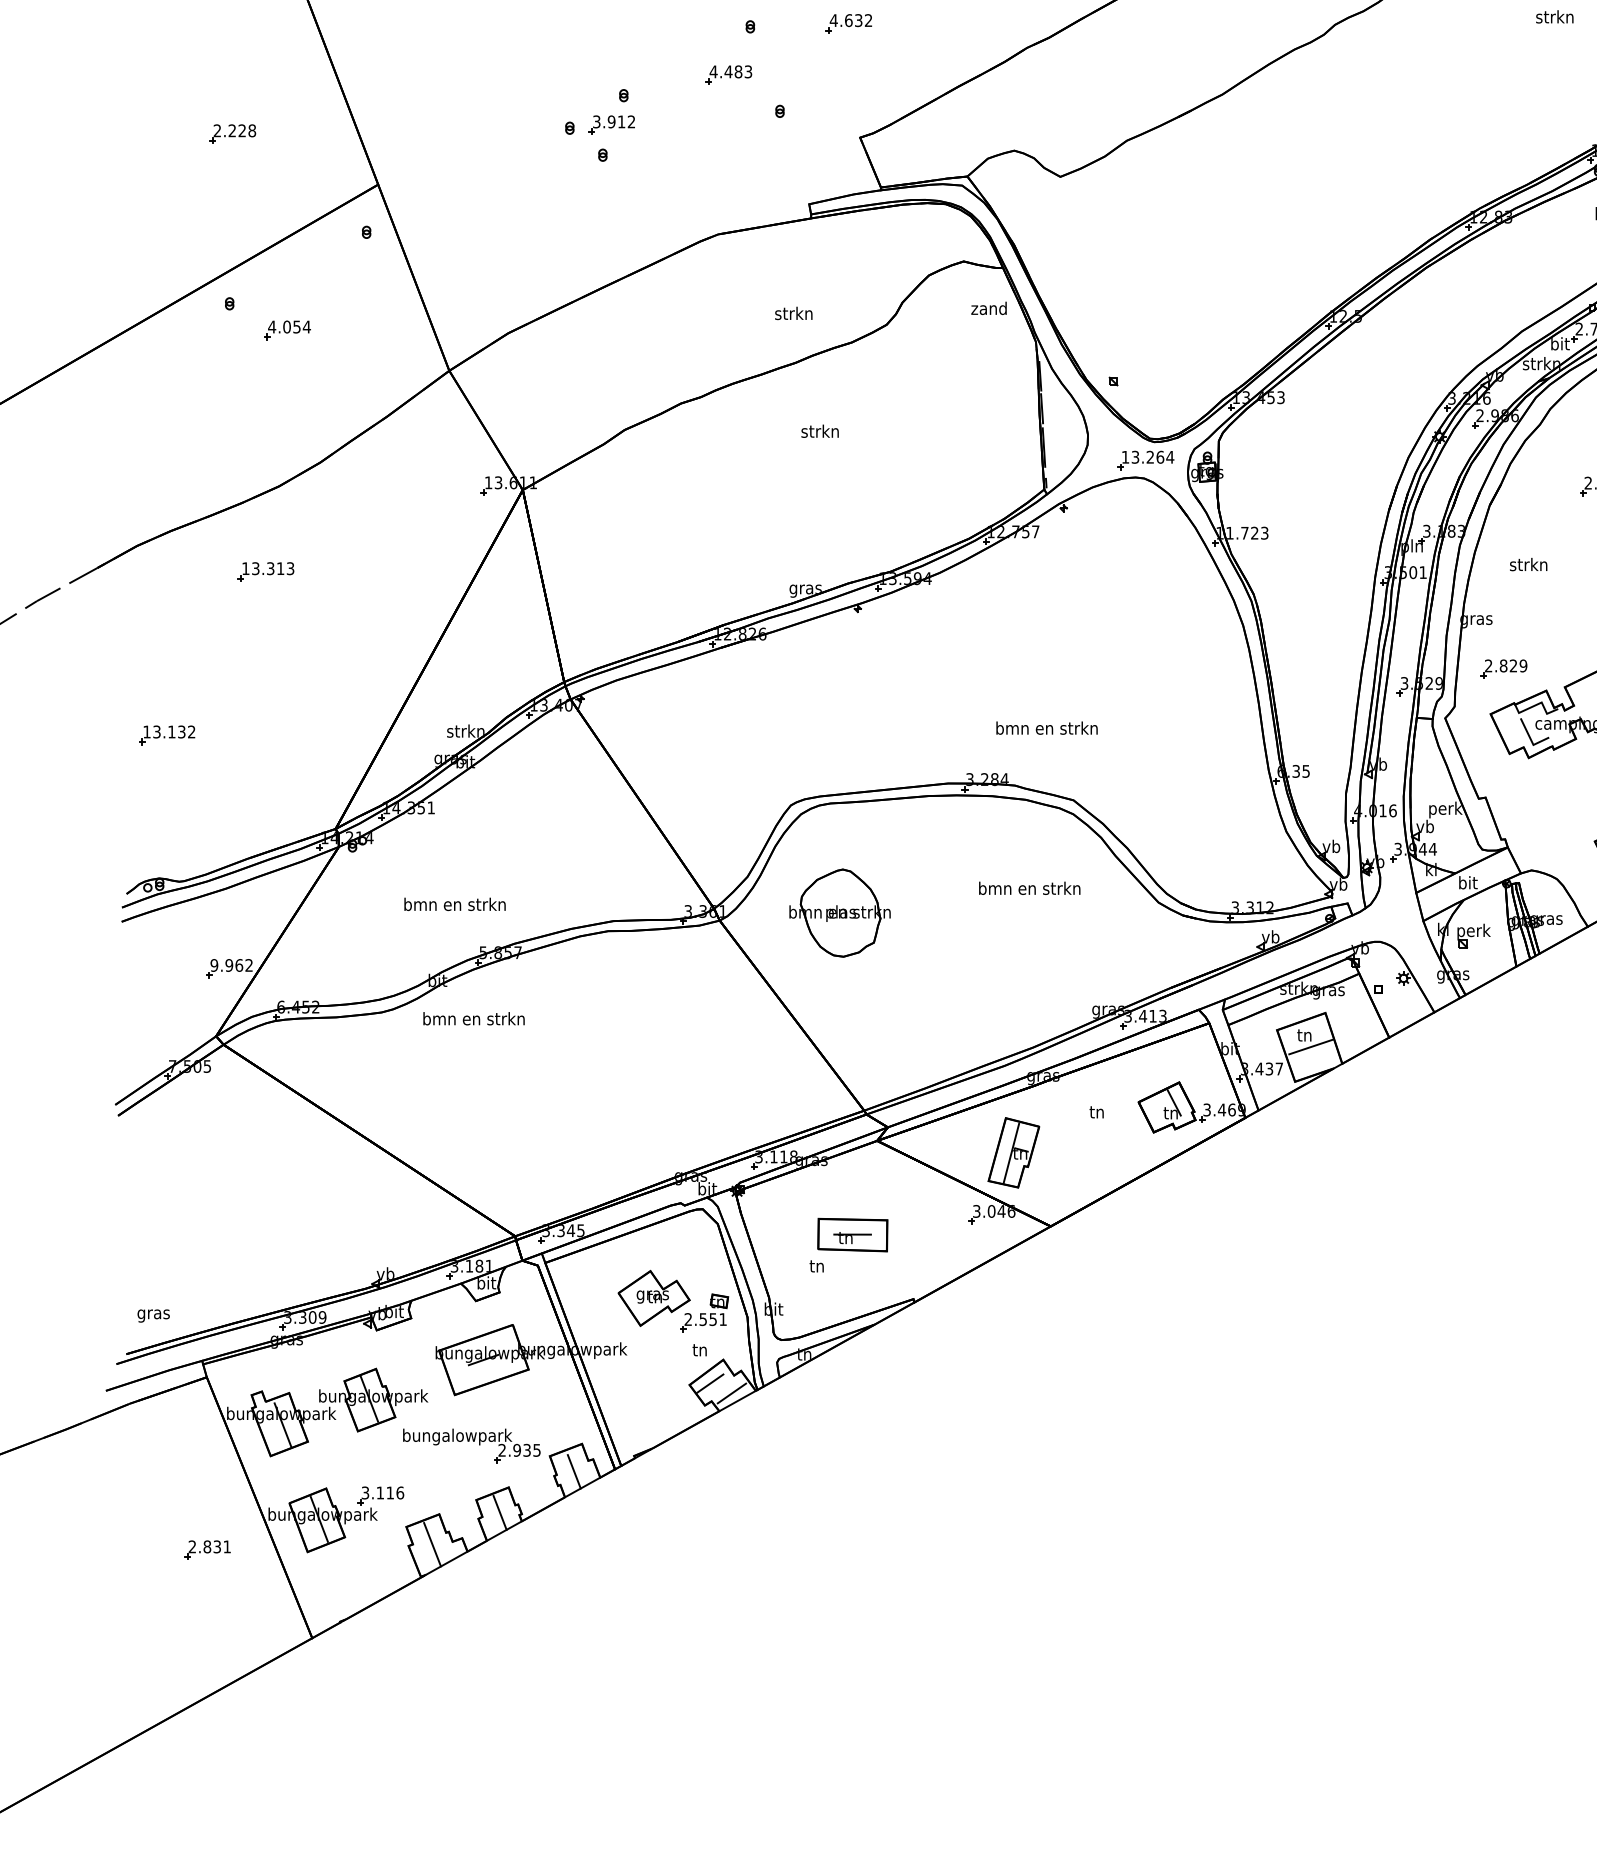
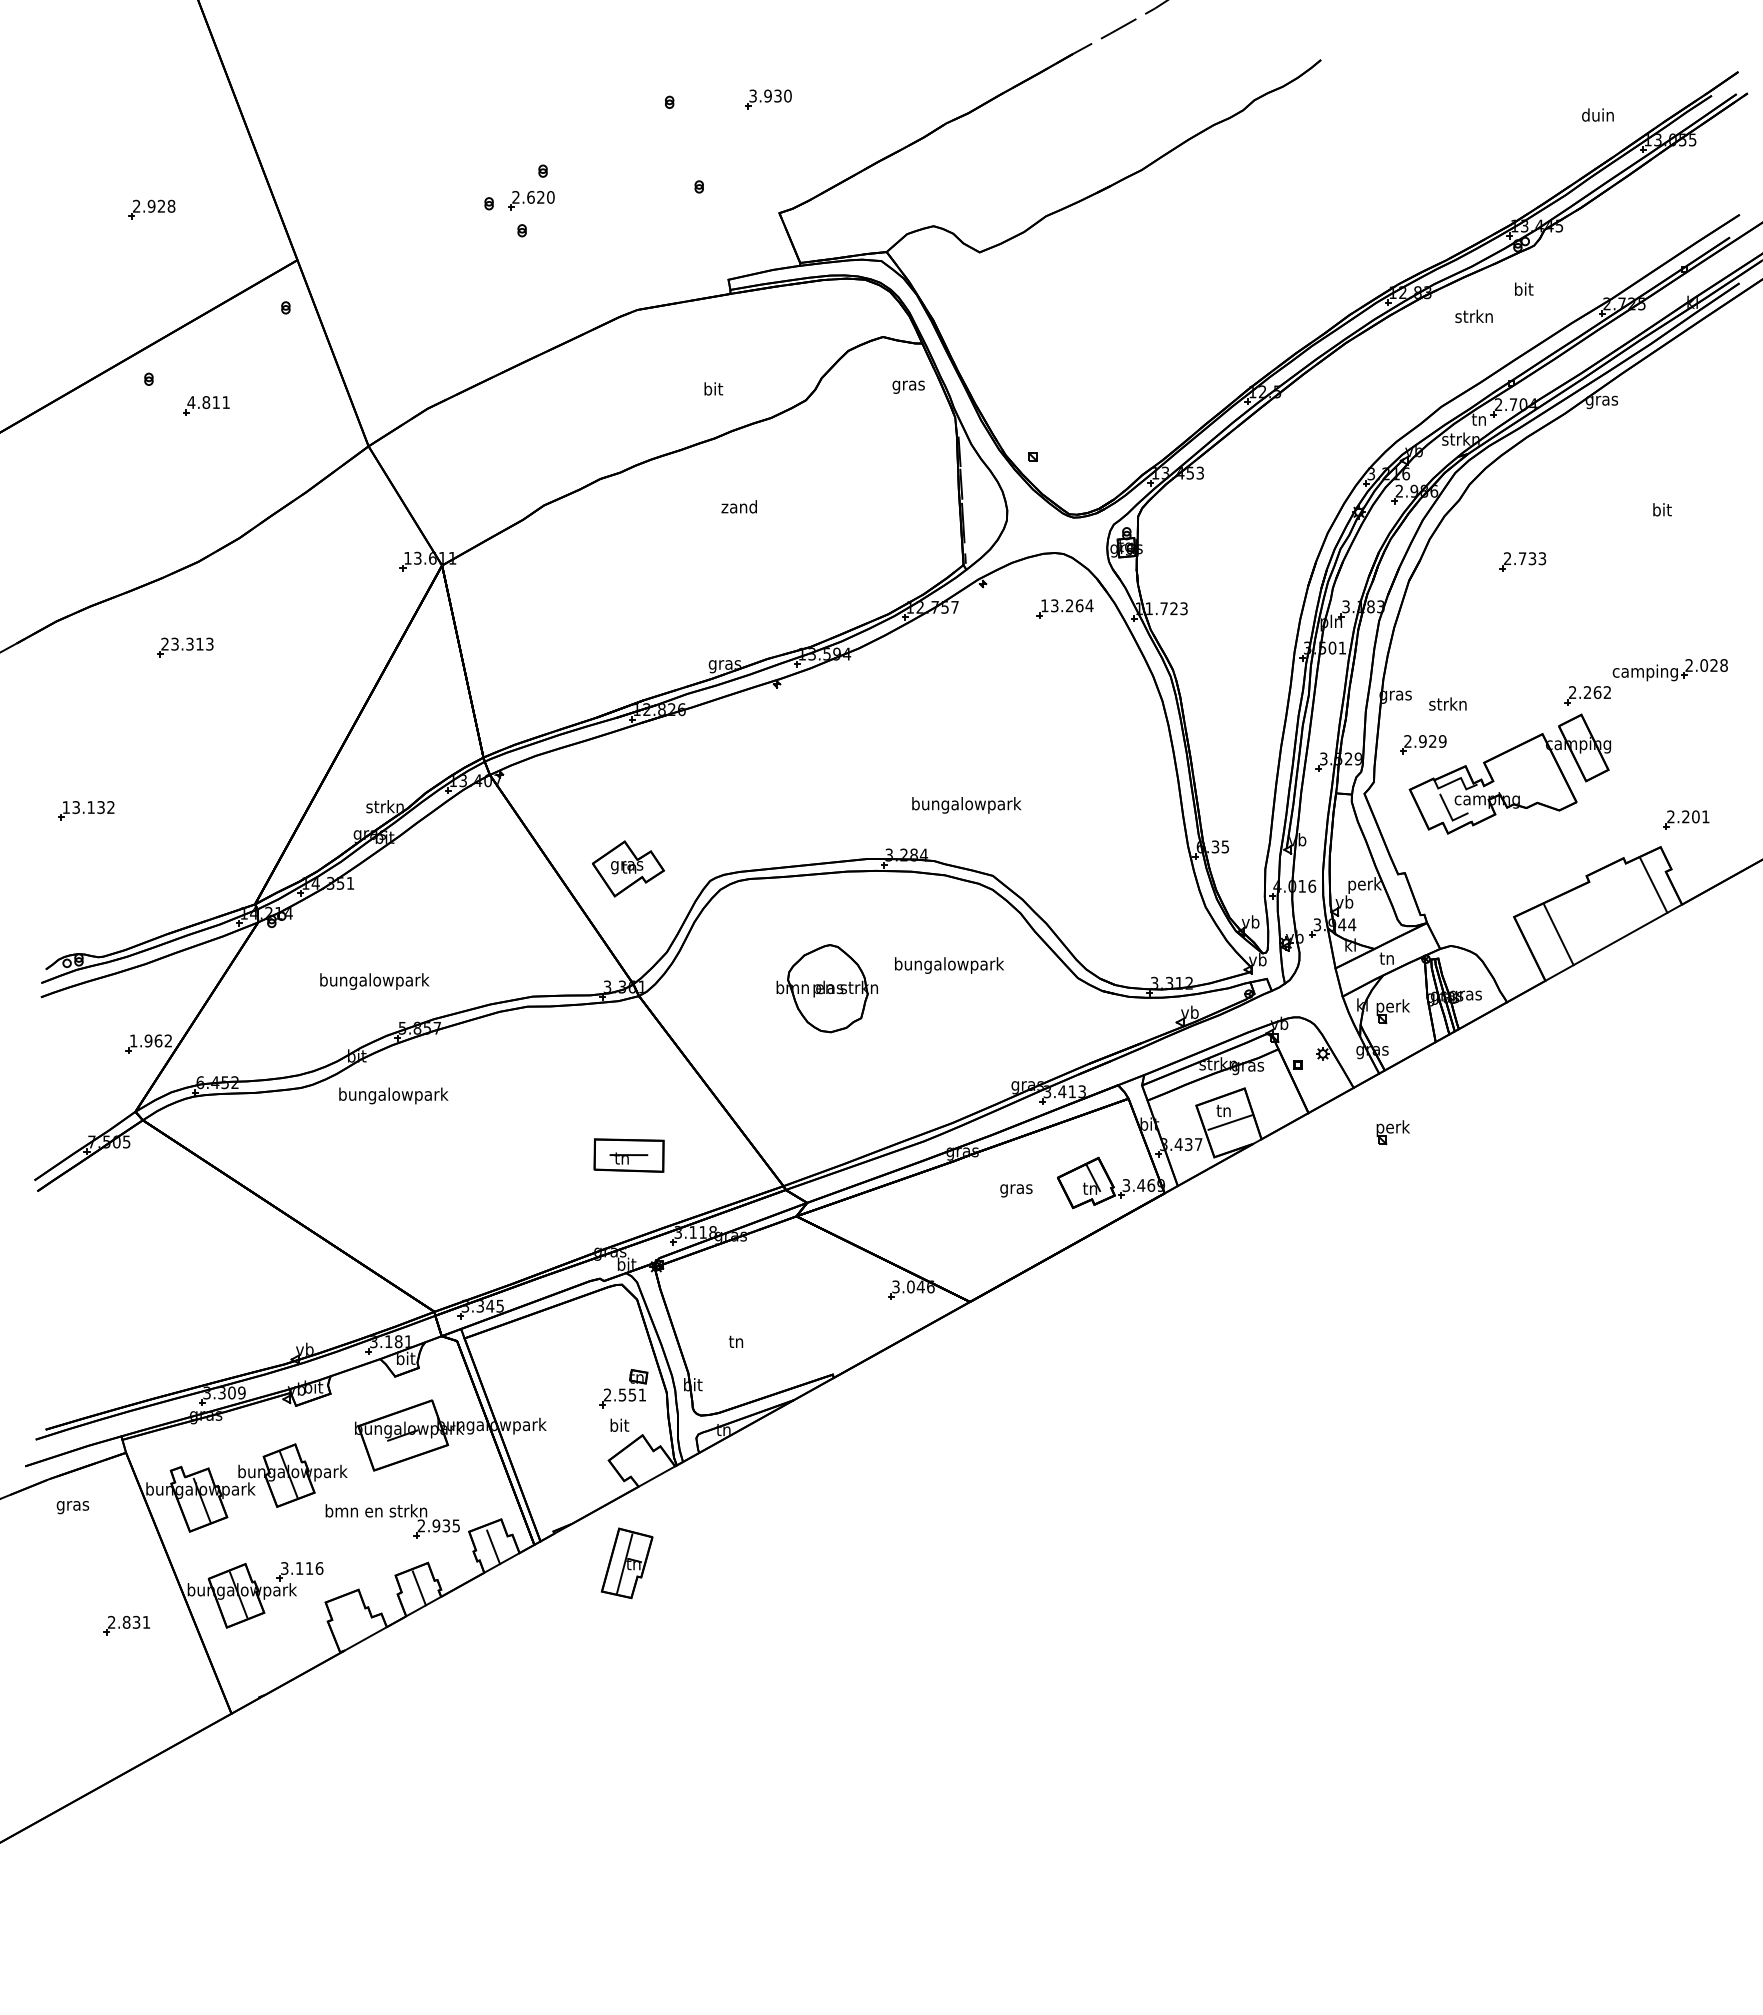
text: (1554, 15) -> (1473, 315), moved
text: (851, 19) -> (770, 95), 4.632 -> 3.930
part: (728, 74) -> (647, 150), removed
text: (614, 120) -> (533, 196), 3.912 -> 2.620
text: (232, 130) -> (151, 206), 2.228 -> 2.928
text: (988, 309) -> (907, 385), zand -> gras
text: (793, 312) -> (712, 388), strkn -> bit
text: (297, 326) -> (216, 402), 4.054 -> 4.811
text: (1560, 342) -> (1479, 418), bit -> tn
text: (820, 430) -> (739, 506), strkn -> zand
part: (1145, 459) -> (1064, 608), moved
text: (1528, 563) -> (1447, 703), moved
text: (245, 567) -> (164, 643), 13.313 -> 23.313
text: (1503, 665) -> (1422, 741), 2.829 -> 2.929
text: (1047, 729) -> (966, 805), bmn en strkn -> bungalowpark
text: (1468, 881) -> (1387, 957), bit -> tn
text: (1030, 889) -> (949, 965), bmn en strkn -> bungalowpark
text: (455, 905) -> (374, 981), bmn en strkn -> bungalowpark
part: (839, 912) -> (826, 988), moved
text: (214, 964) -> (133, 1040), 9.962 -> 1.962
text: (474, 1019) -> (393, 1095), bmn en strkn -> bungalowpark
part: (1473, 1056) -> (1392, 1132), added
text: (1097, 1113) -> (1016, 1189), tn -> gras
part: (1013, 1152) -> (626, 1563), moved
part: (852, 1234) -> (628, 1155), moved
part: (654, 1297) -> (628, 868), moved
text: (153, 1315) -> (72, 1507), moved
text: (700, 1348) -> (619, 1424), tn -> bit
line: (710, 1383) -> (629, 1459), removed
line: (732, 1392) -> (651, 1468), removed
text: (457, 1436) -> (376, 1512), bungalowpark -> bmn en strkn
line: (432, 1543) -> (351, 1619), removed

